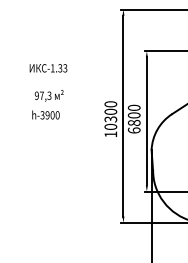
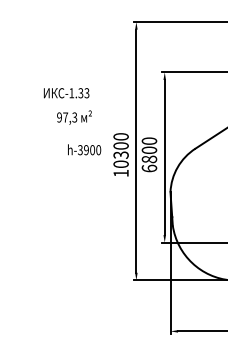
text: (48, 68) -> (66, 93), moved
text: (49, 95) -> (74, 117), moved
text: (45, 114) -> (84, 149), moved

